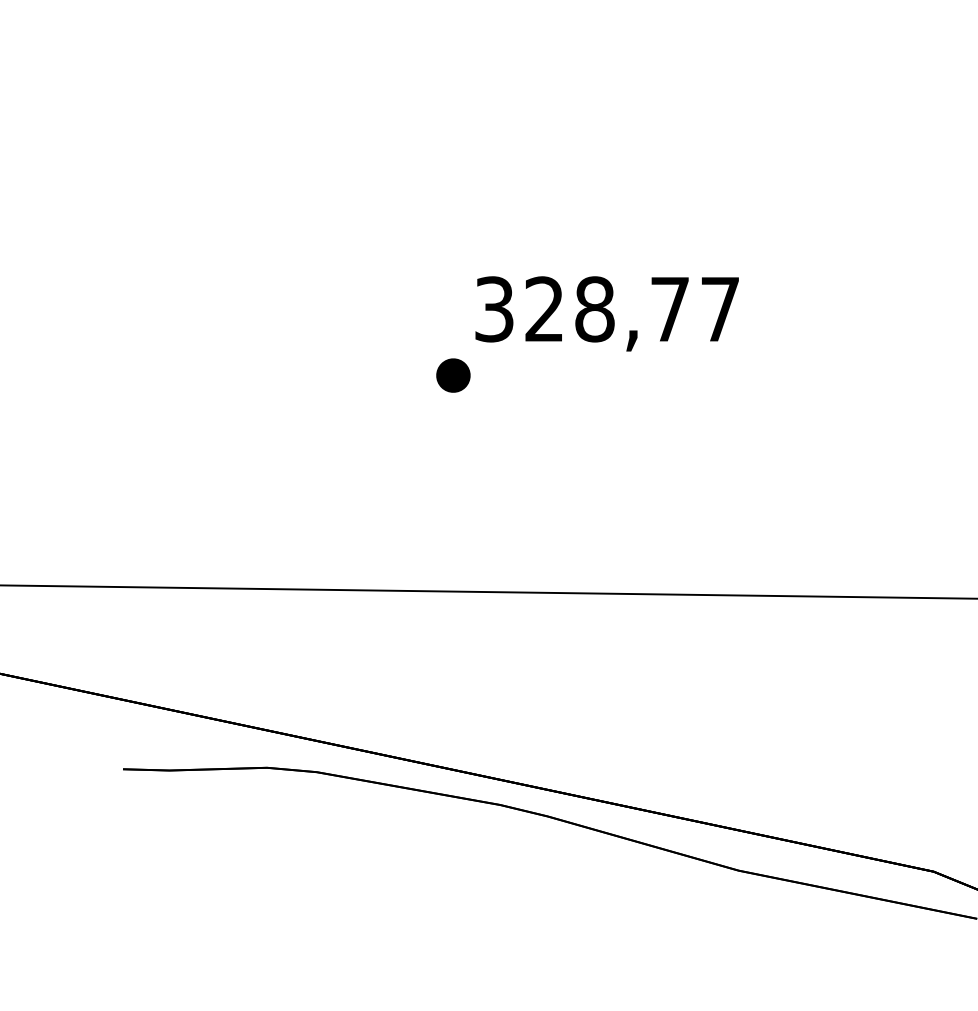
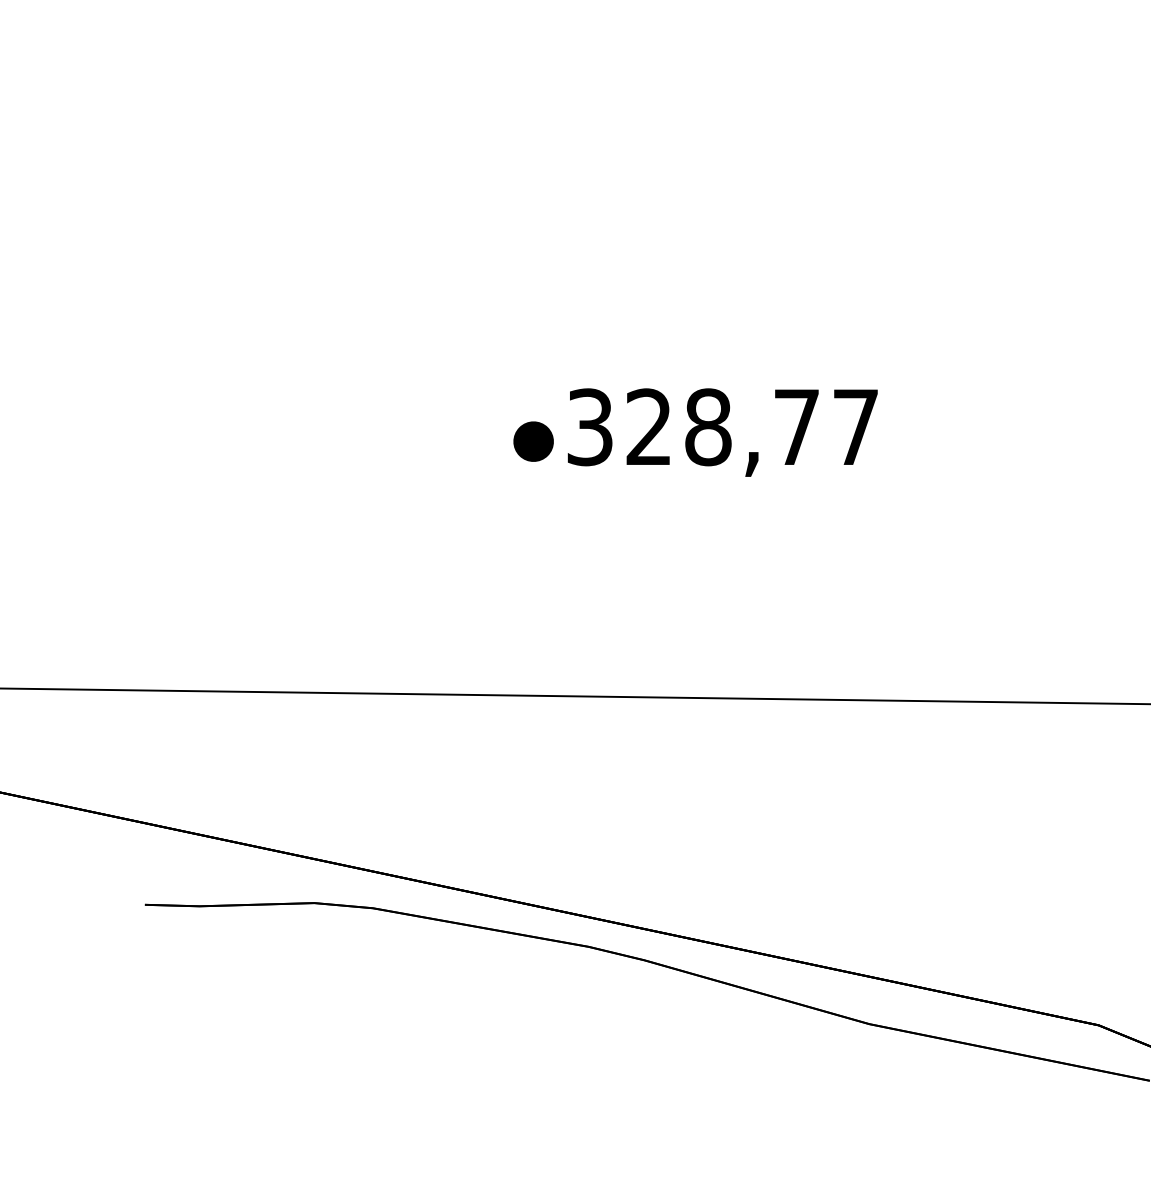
text: (606, 313) -> (721, 432), moved

